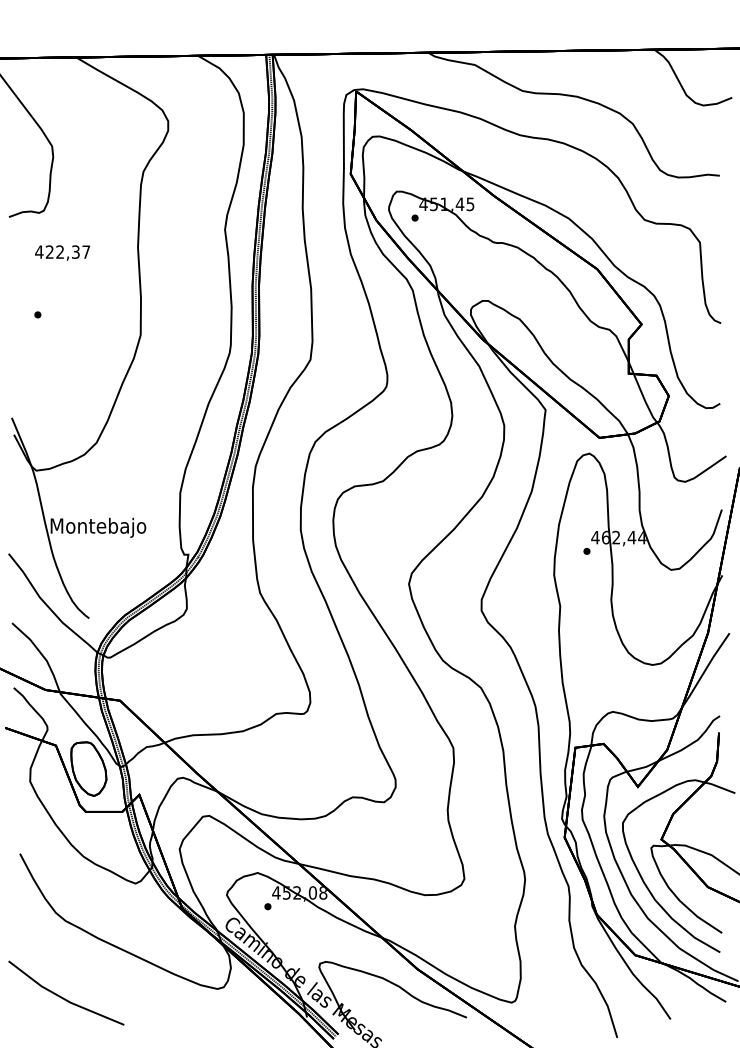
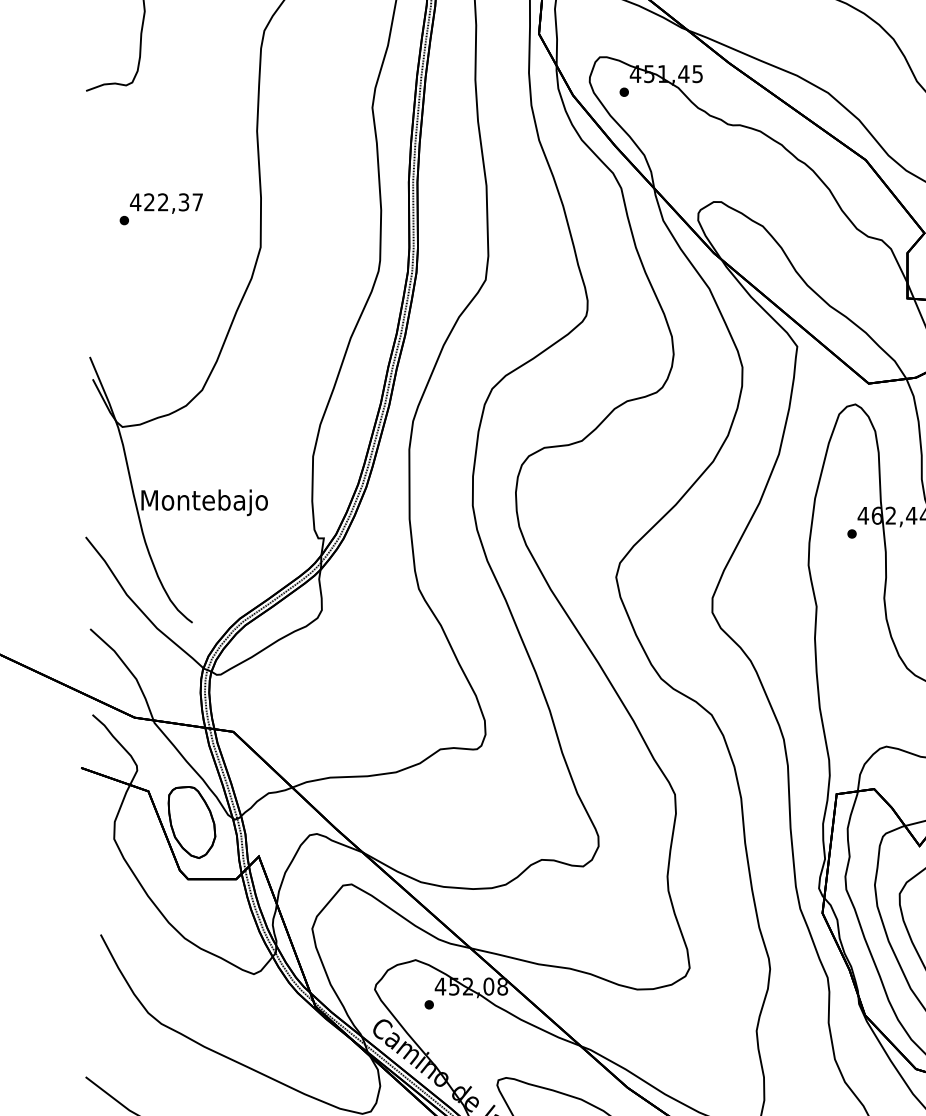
text: (62, 252) -> (166, 202), moved

